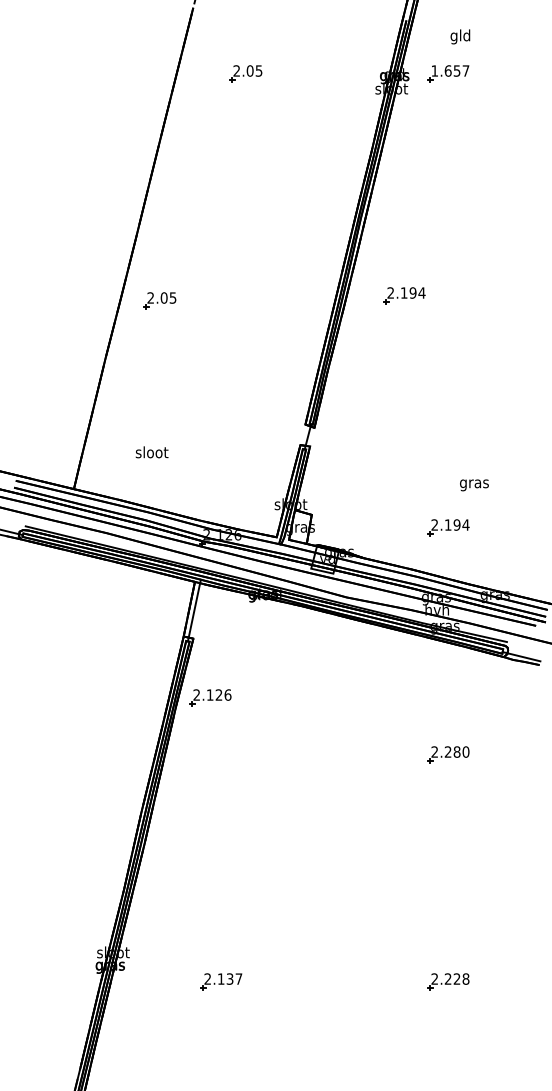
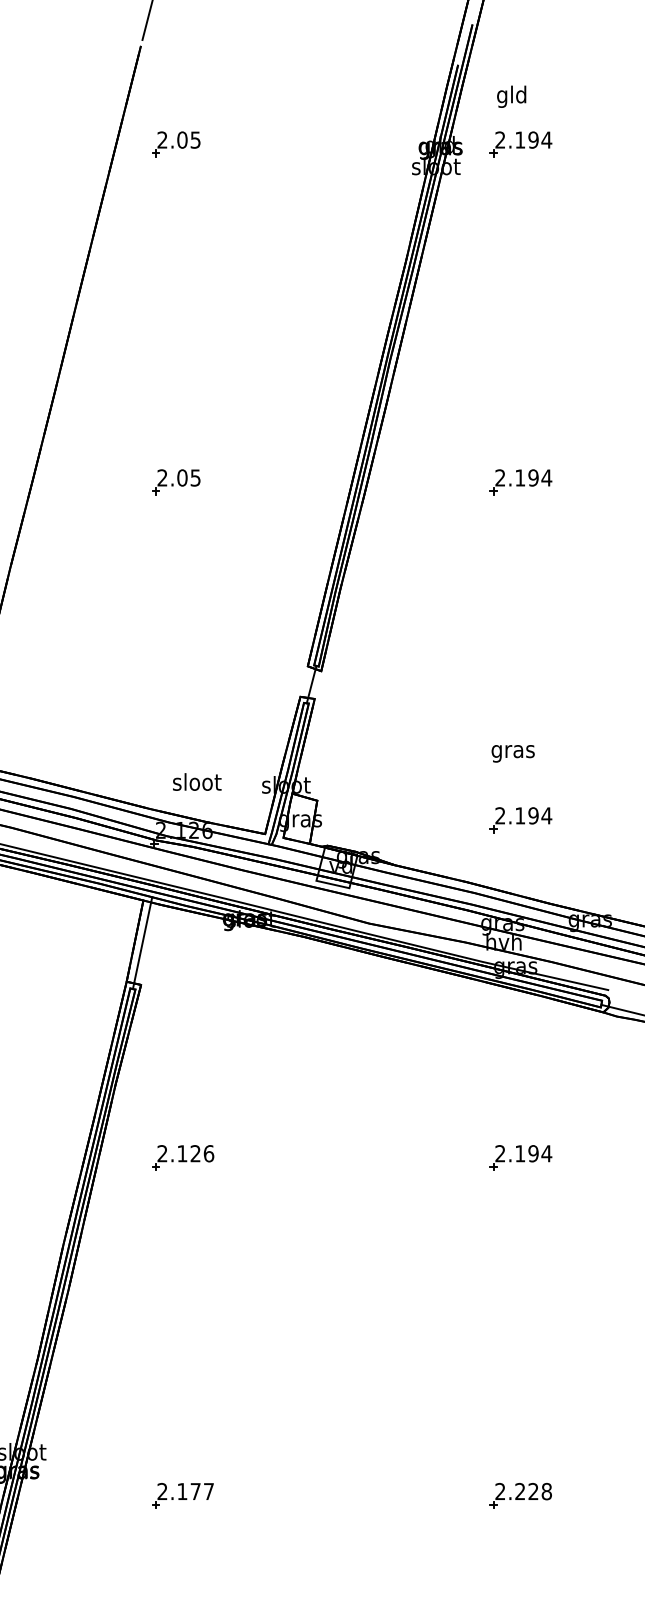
text: (460, 36) -> (511, 96), moved
text: (450, 70) -> (523, 139), 1.657 -> 2.194
part: (245, 73) -> (175, 143), moved
part: (404, 295) -> (520, 481), moved
part: (159, 300) -> (175, 481), moved
text: (151, 452) -> (196, 782), moved
text: (474, 485) -> (513, 754), moved
part: (210, 697) -> (182, 1157), moved
text: (456, 751) -> (532, 1152), 2.280 -> 2.194
text: (229, 978) -> (194, 1490), 2.137 -> 2.177

